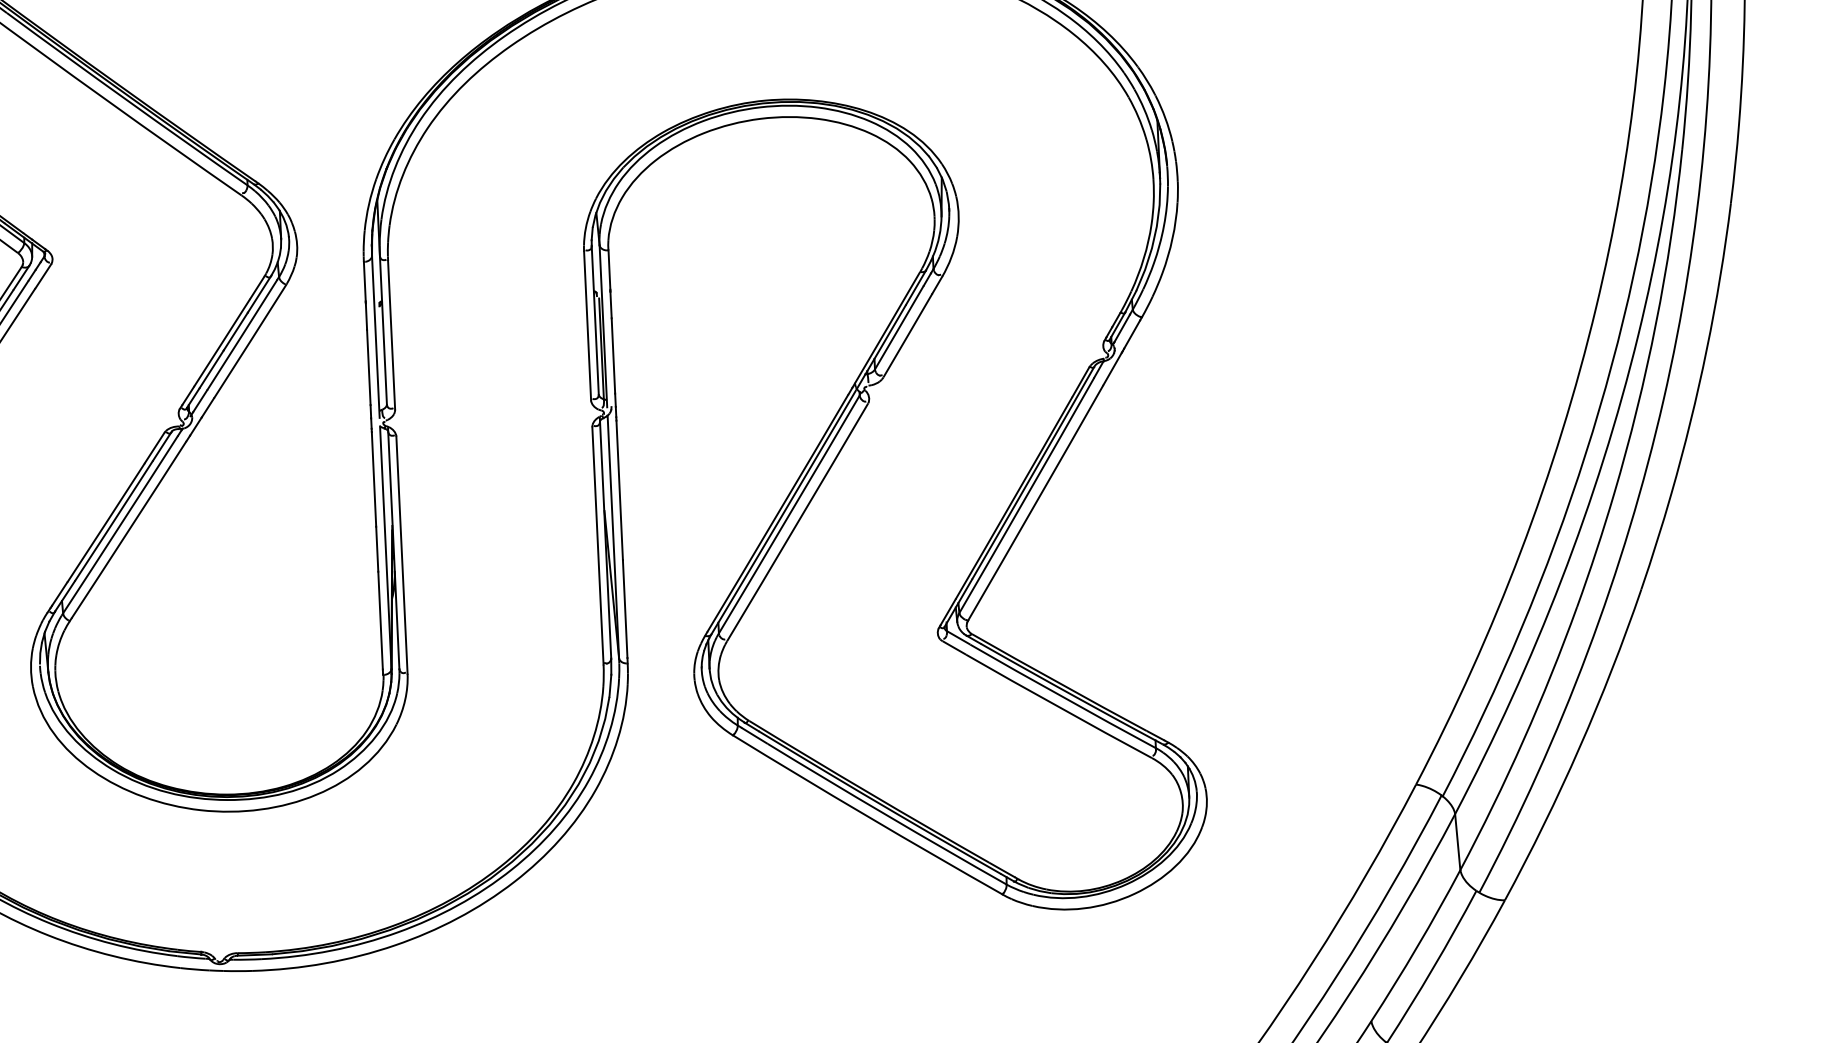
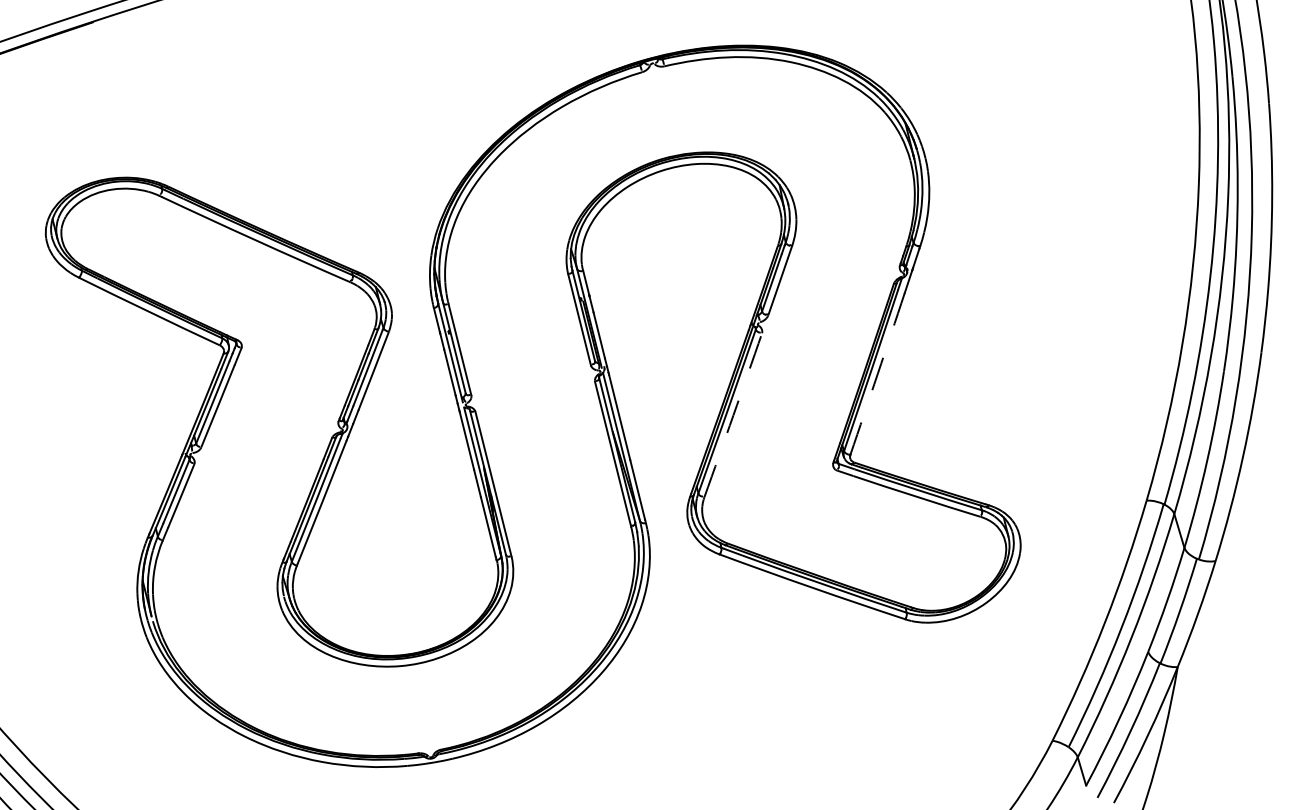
arc: (1035, 502) -> (877, 373), solid -> dashed
arc: (797, 522) -> (733, 415), solid -> dashed

